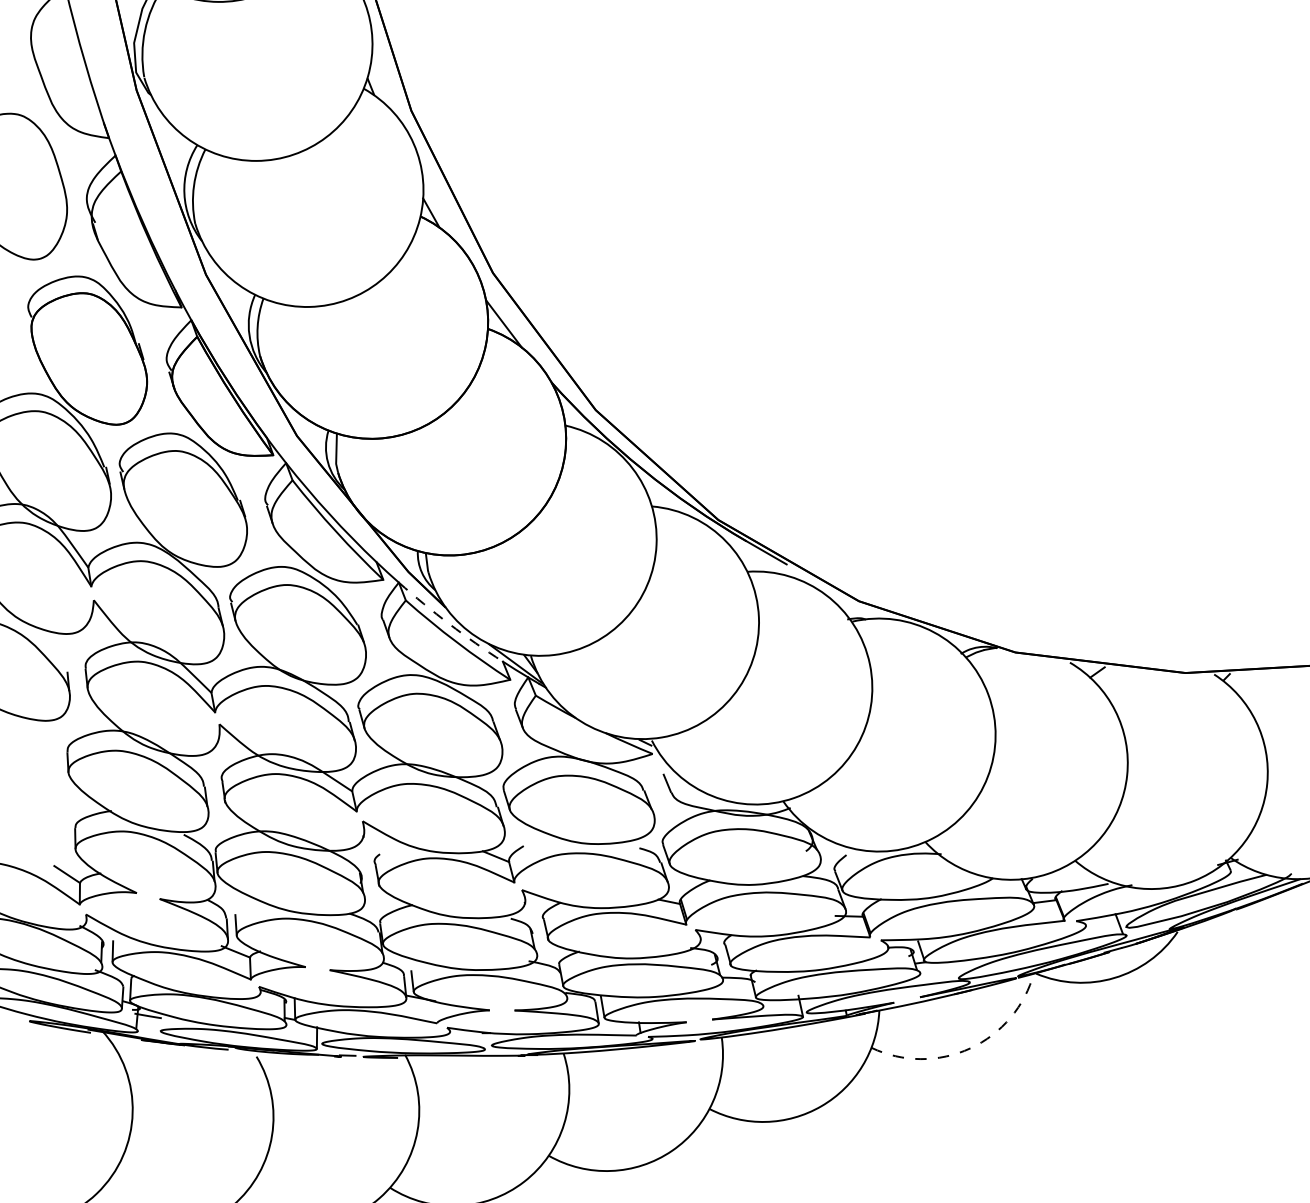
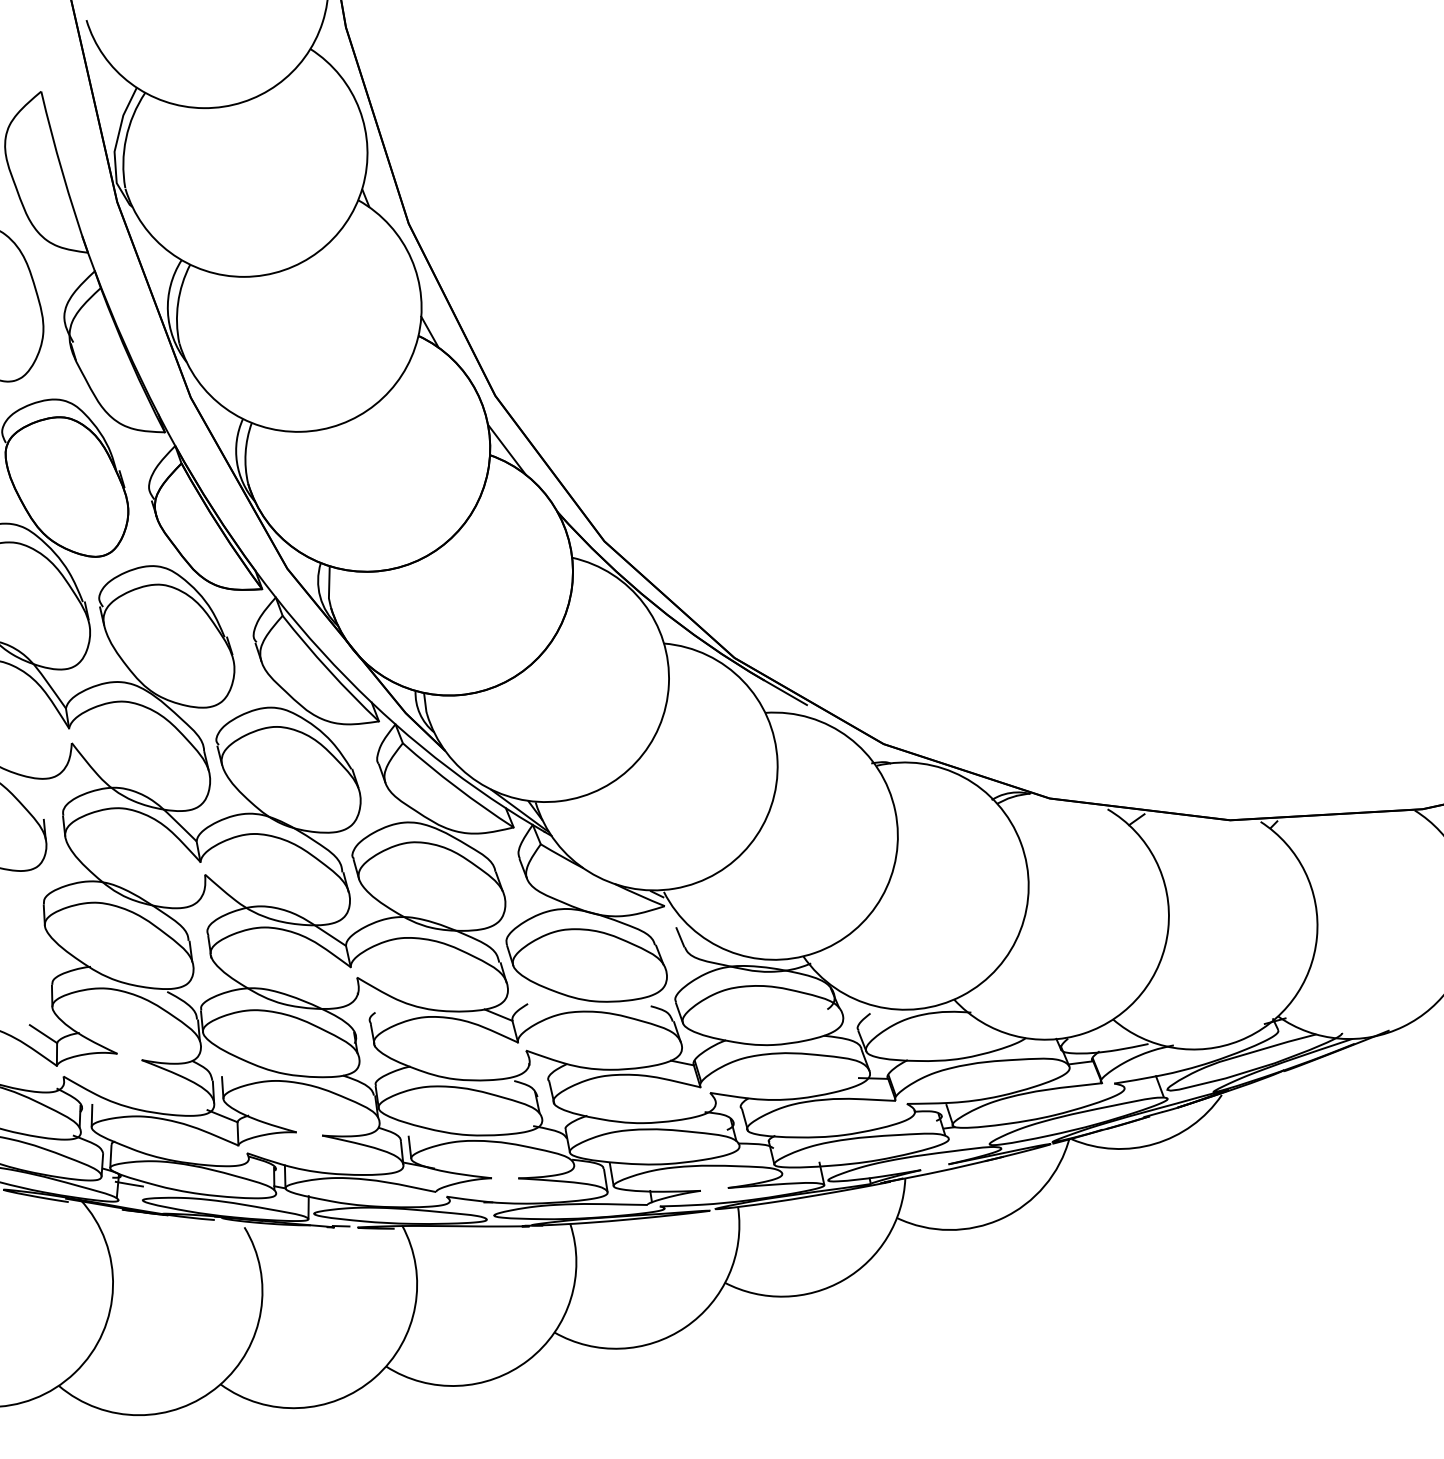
arc: (449, 624) -> (449, 768), dashed -> solid
arc: (969, 1048) -> (1001, 1218), dashed -> solid

